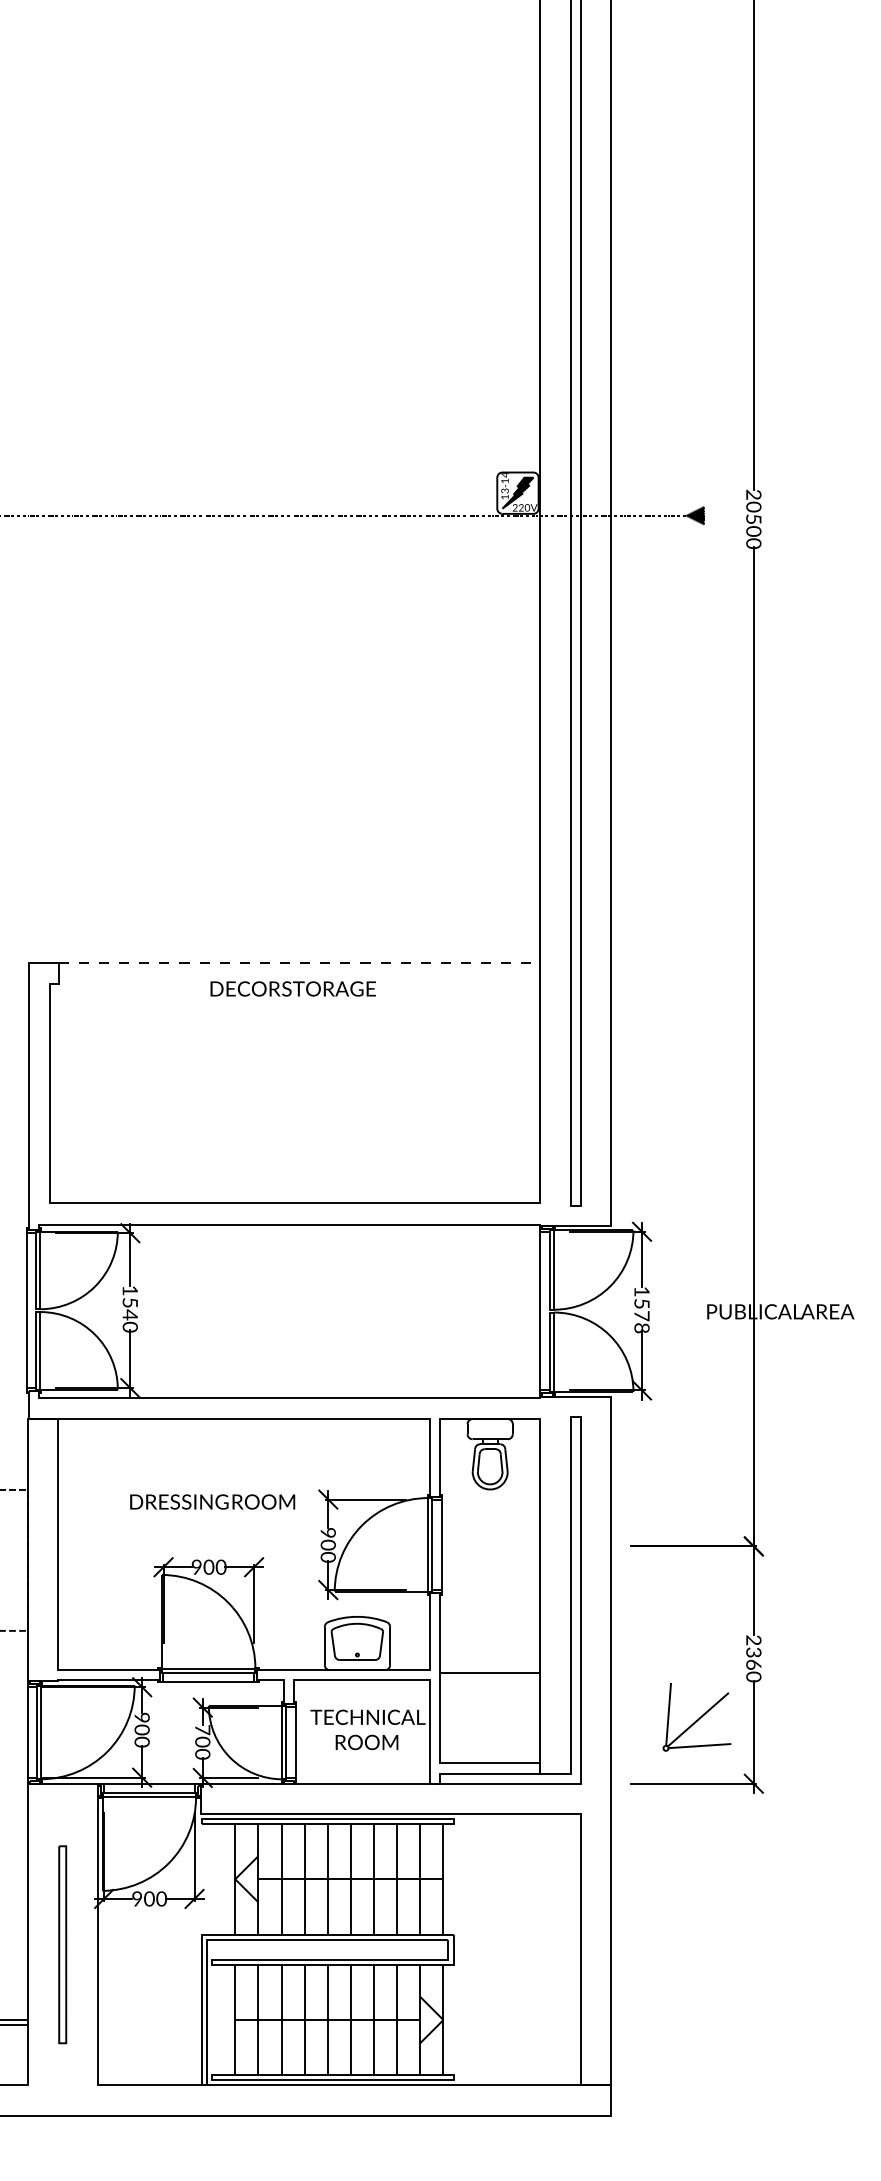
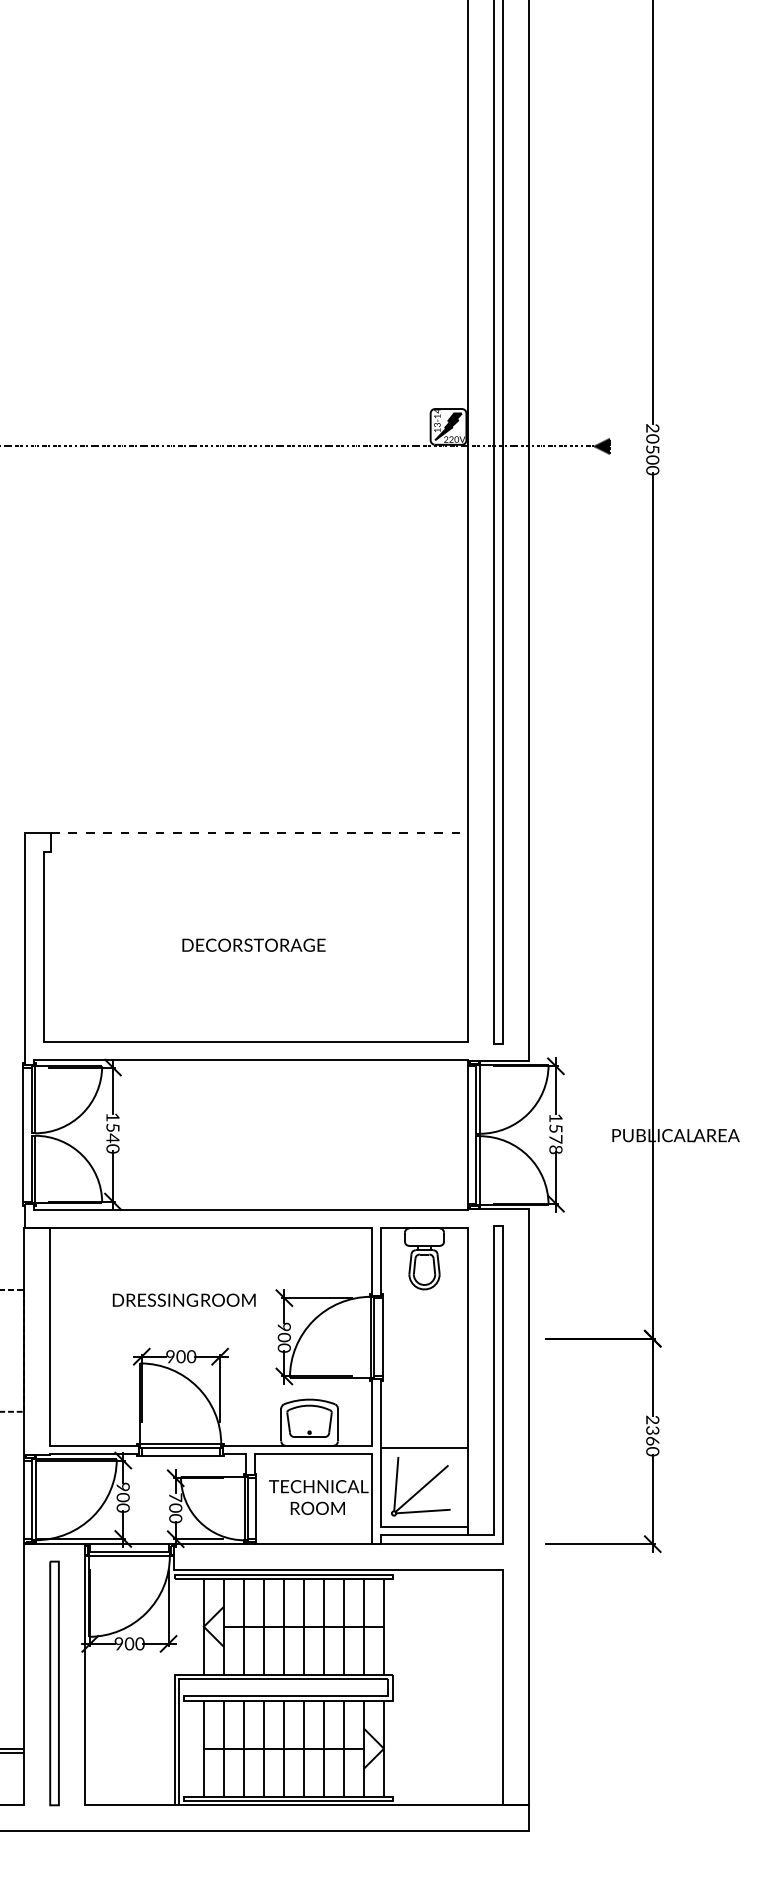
text: (292, 988) -> (253, 944), moved
part: (696, 1717) -> (420, 1486), moved
part: (62, 1944) -> (54, 1683), size x1.43

